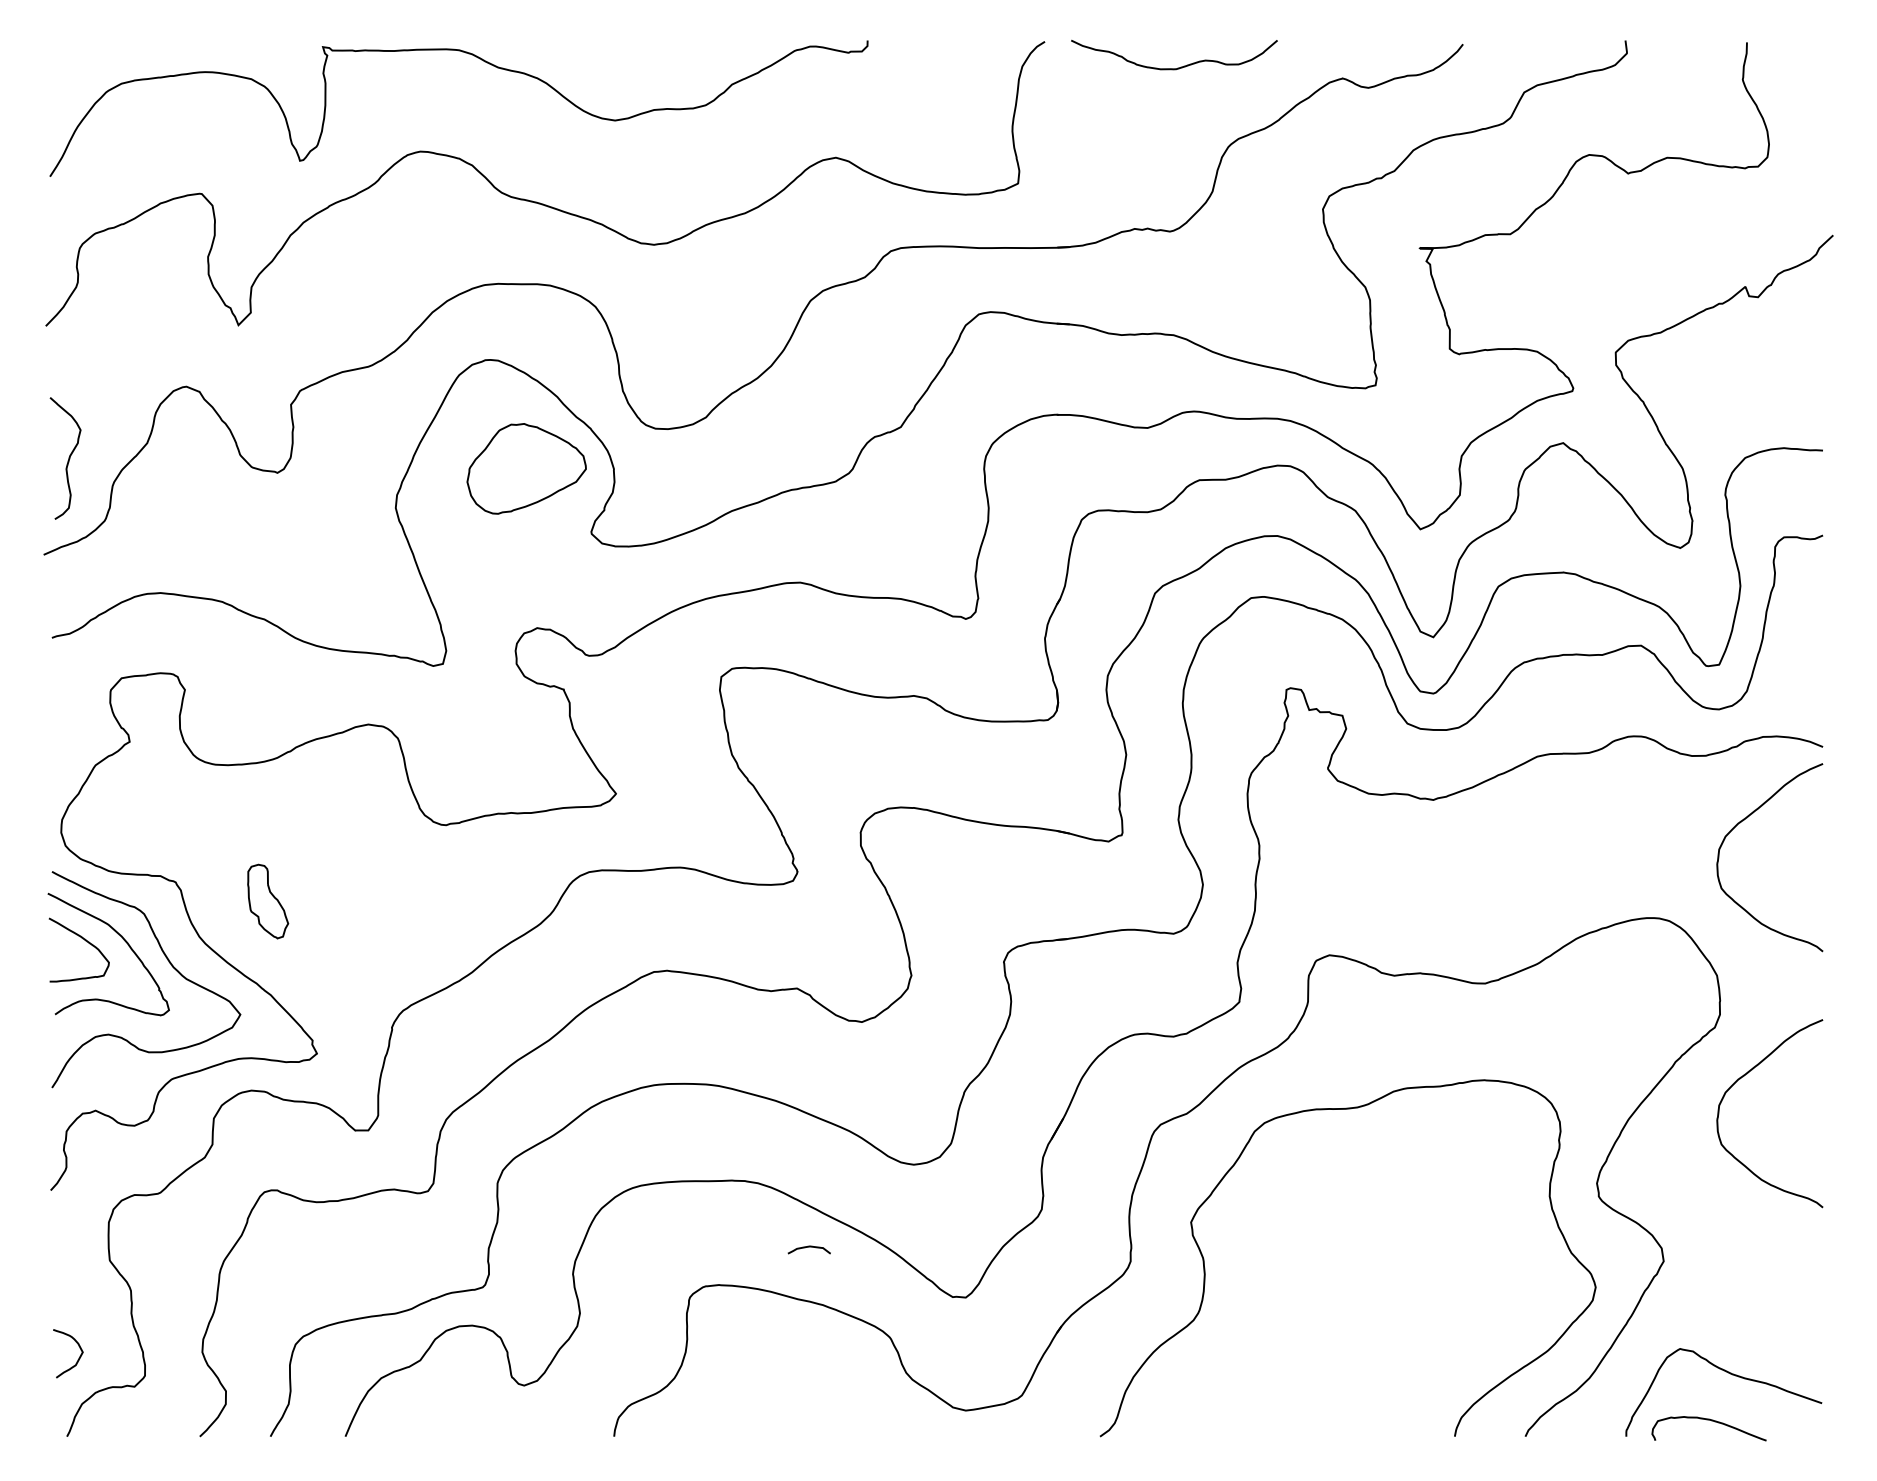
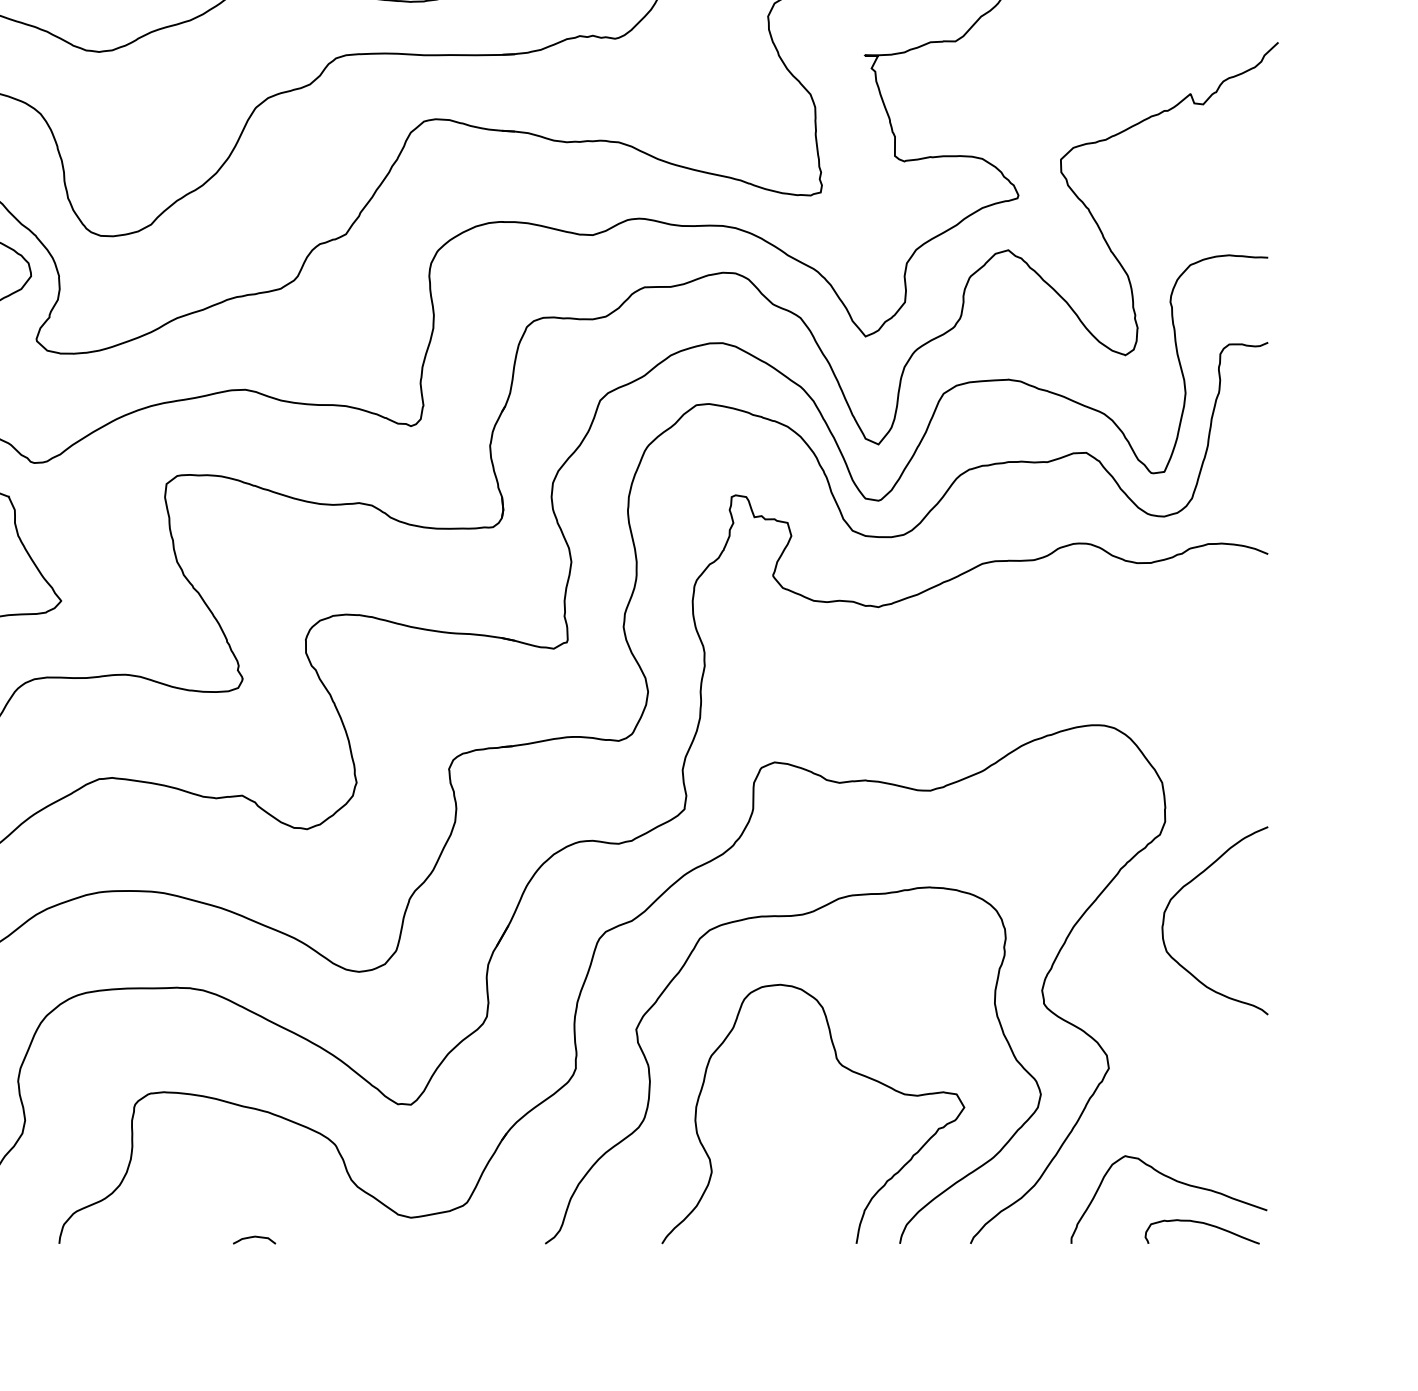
curve: (1743, 821) -> (1188, 628), removed
curve: (808, 1247) -> (253, 1237), moved
curve: (1396, 1259) -> (841, 1066), added
curve: (1711, 1421) -> (1204, 1224), moved

